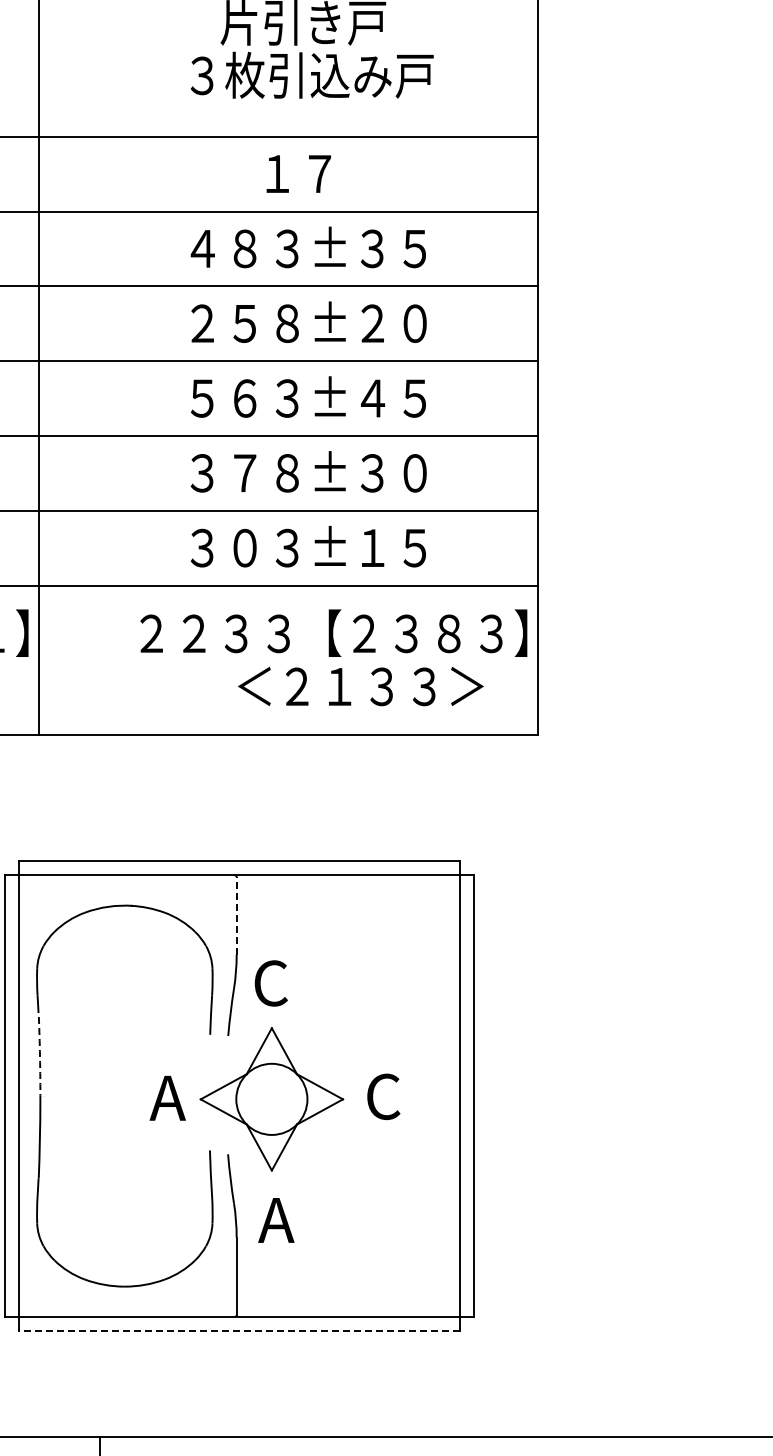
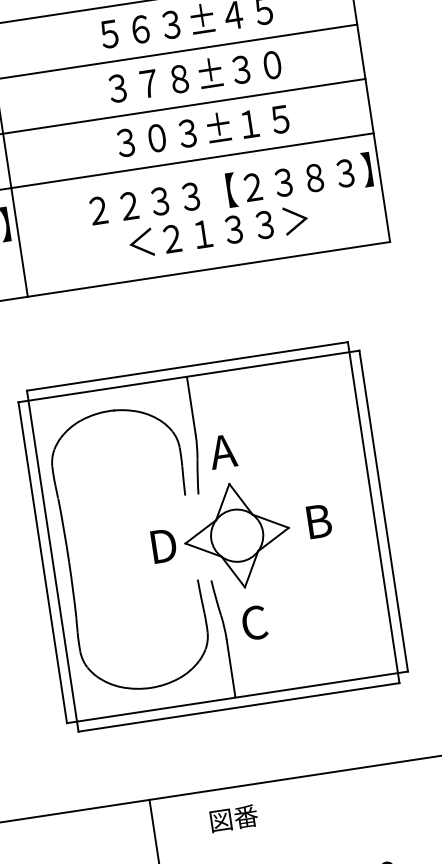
text: (360, 686) -> (218, 231), moved
line: (236, 915) -> (191, 406), dashed -> solid
text: (269, 983) -> (222, 451), C -> A
arc: (40, 1057) -> (64, 530), dashed -> solid
text: (384, 1096) -> (318, 521), C -> B
text: (168, 1097) -> (161, 545), A -> D
text: (276, 1220) -> (253, 623), A -> C
line: (239, 1330) -> (239, 707), dashed -> solid

